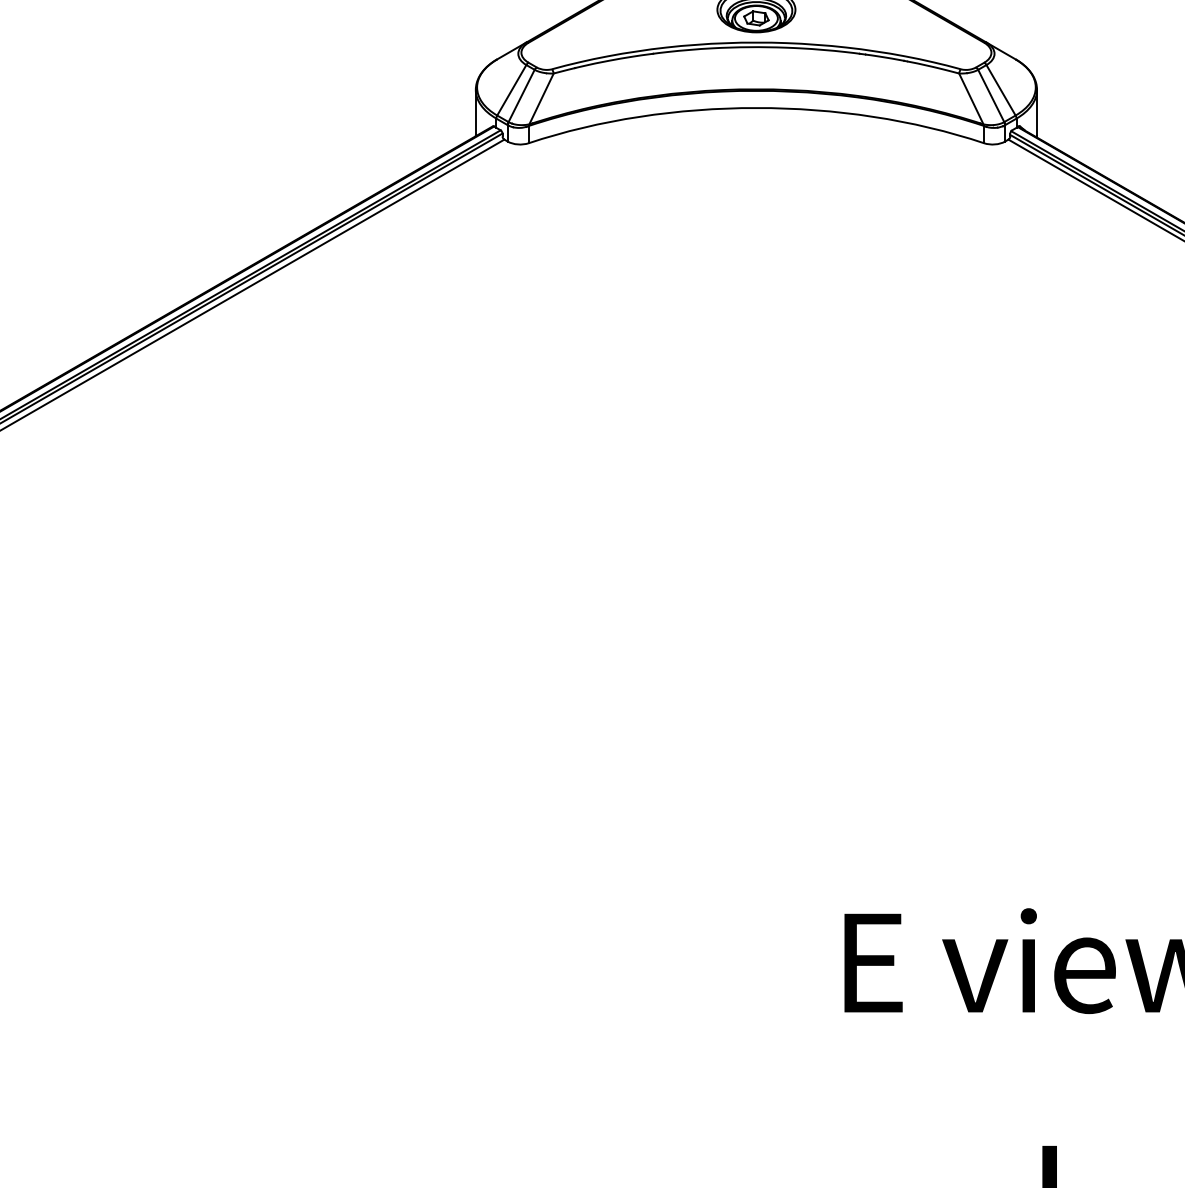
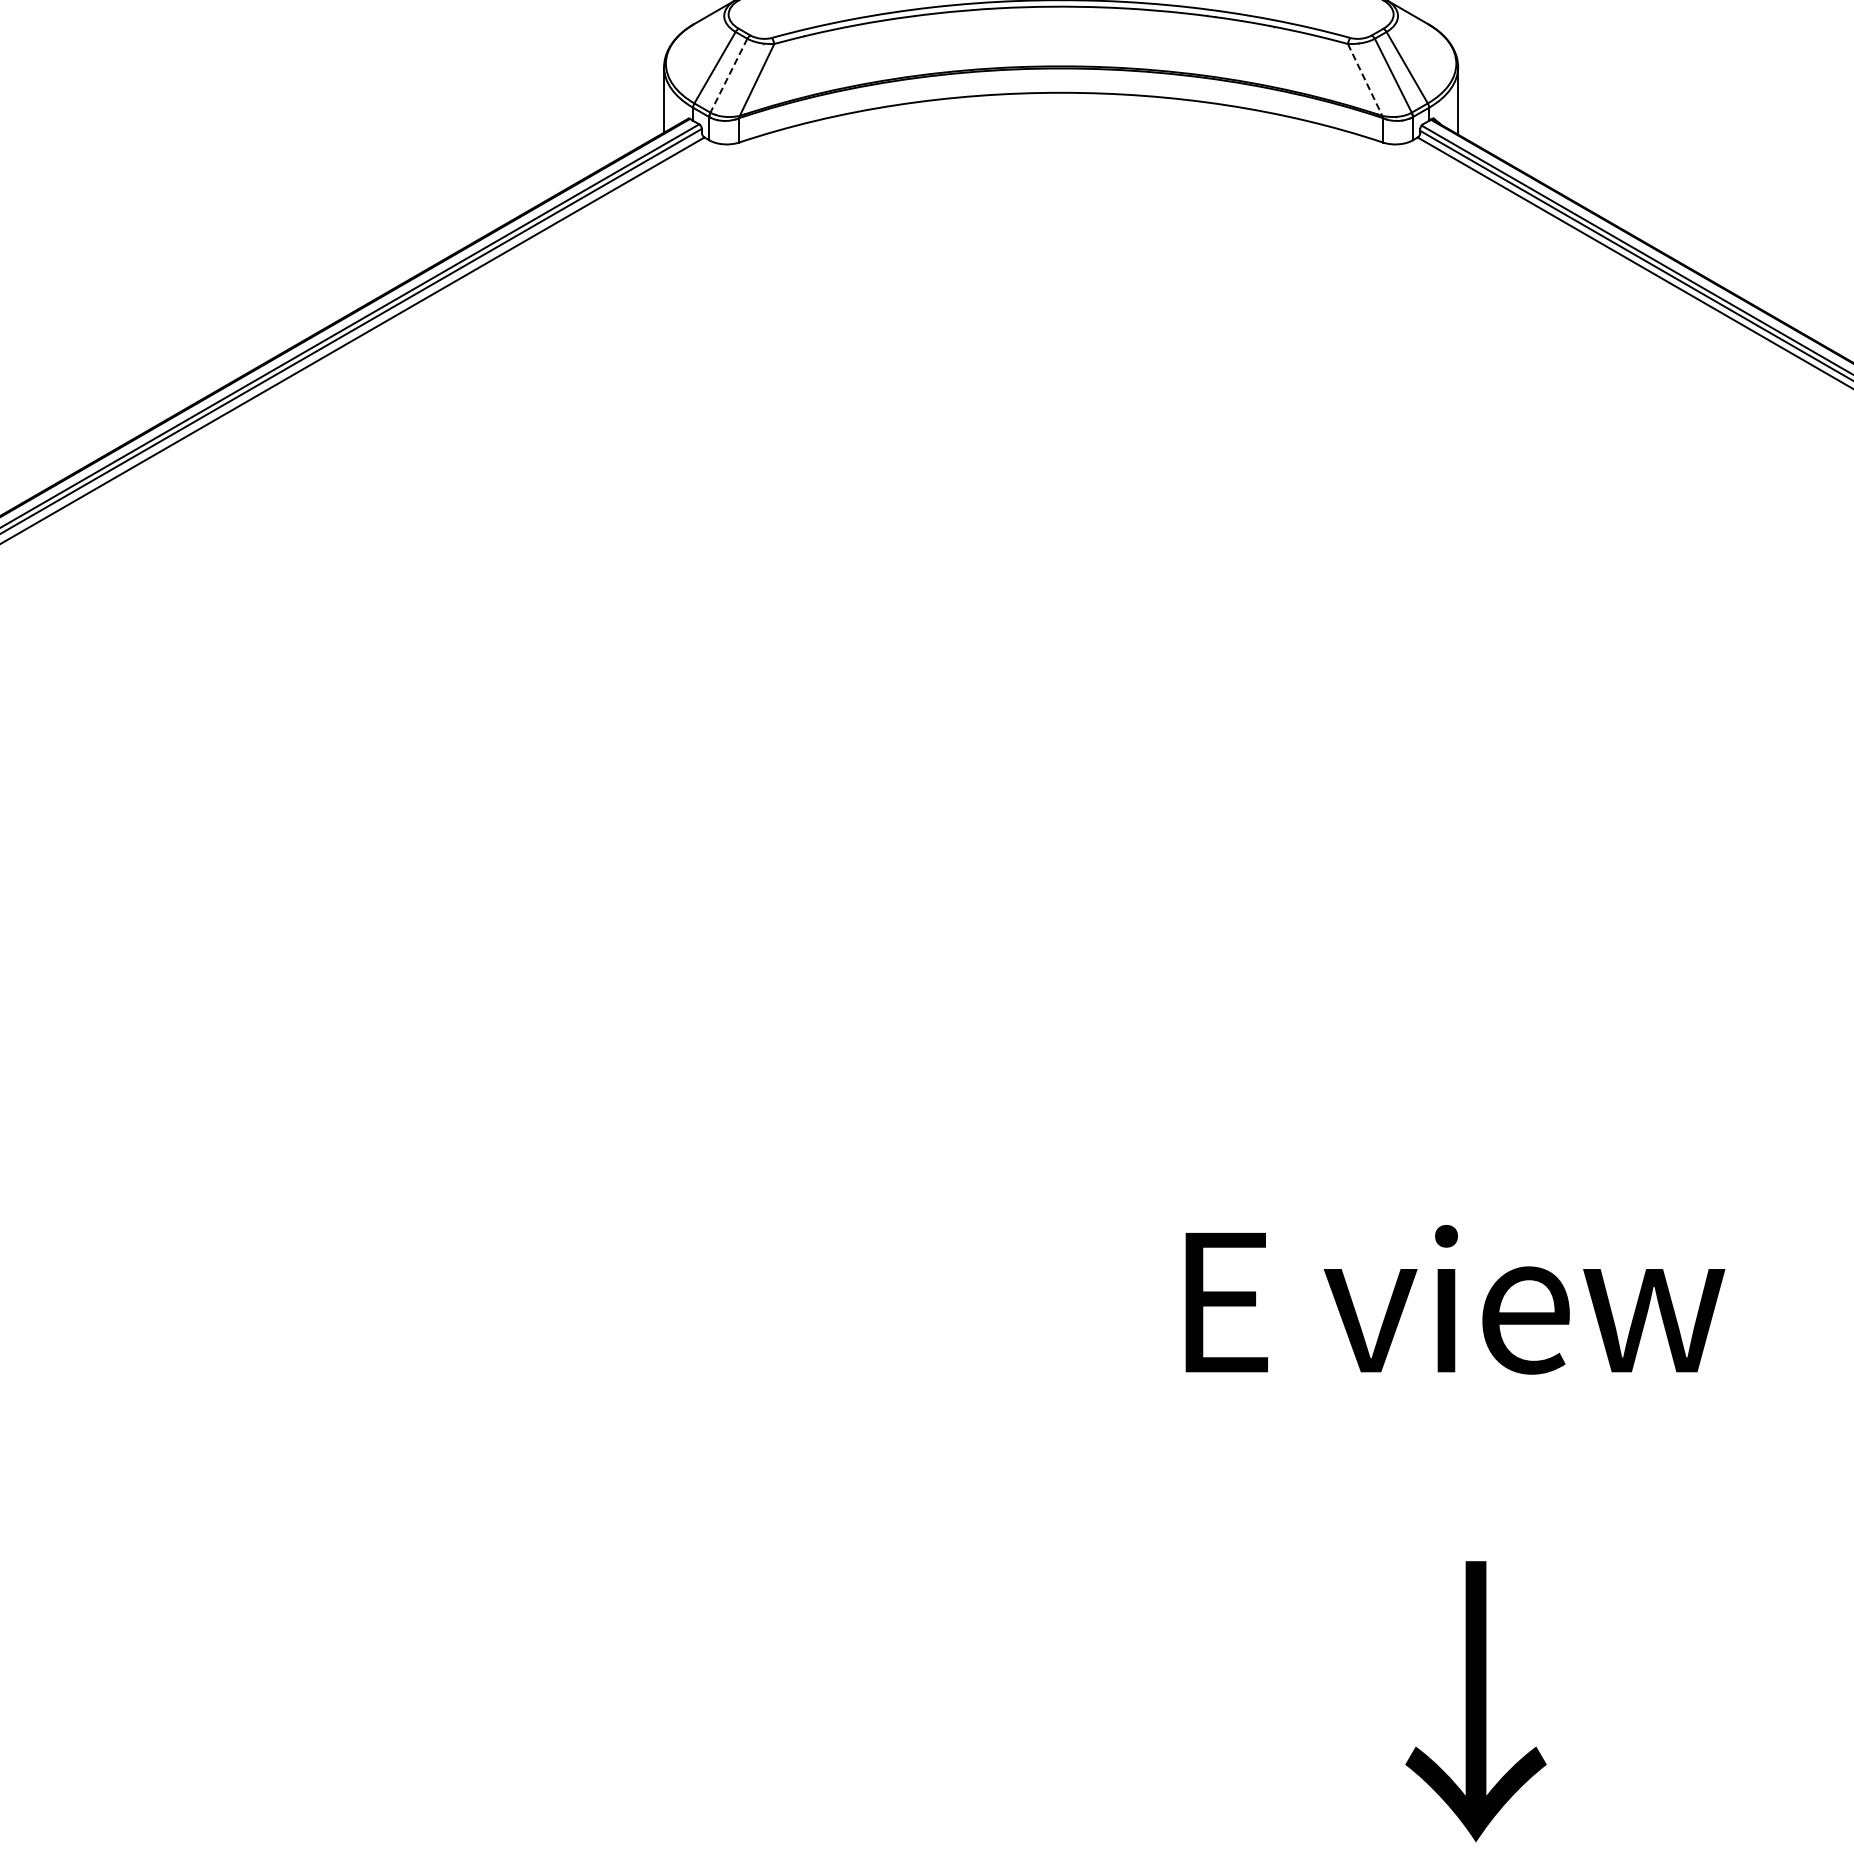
line: (521, 96) -> (728, 76), solid -> dashed
line: (971, 98) -> (1365, 79), solid -> dashed

